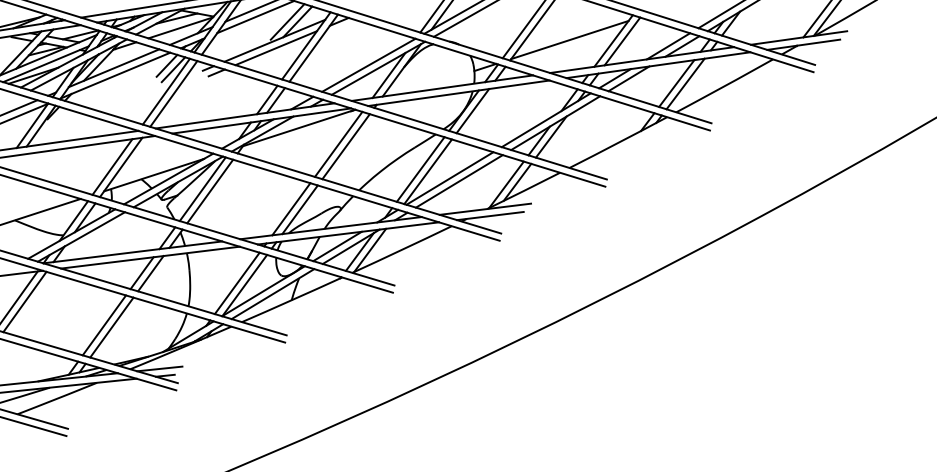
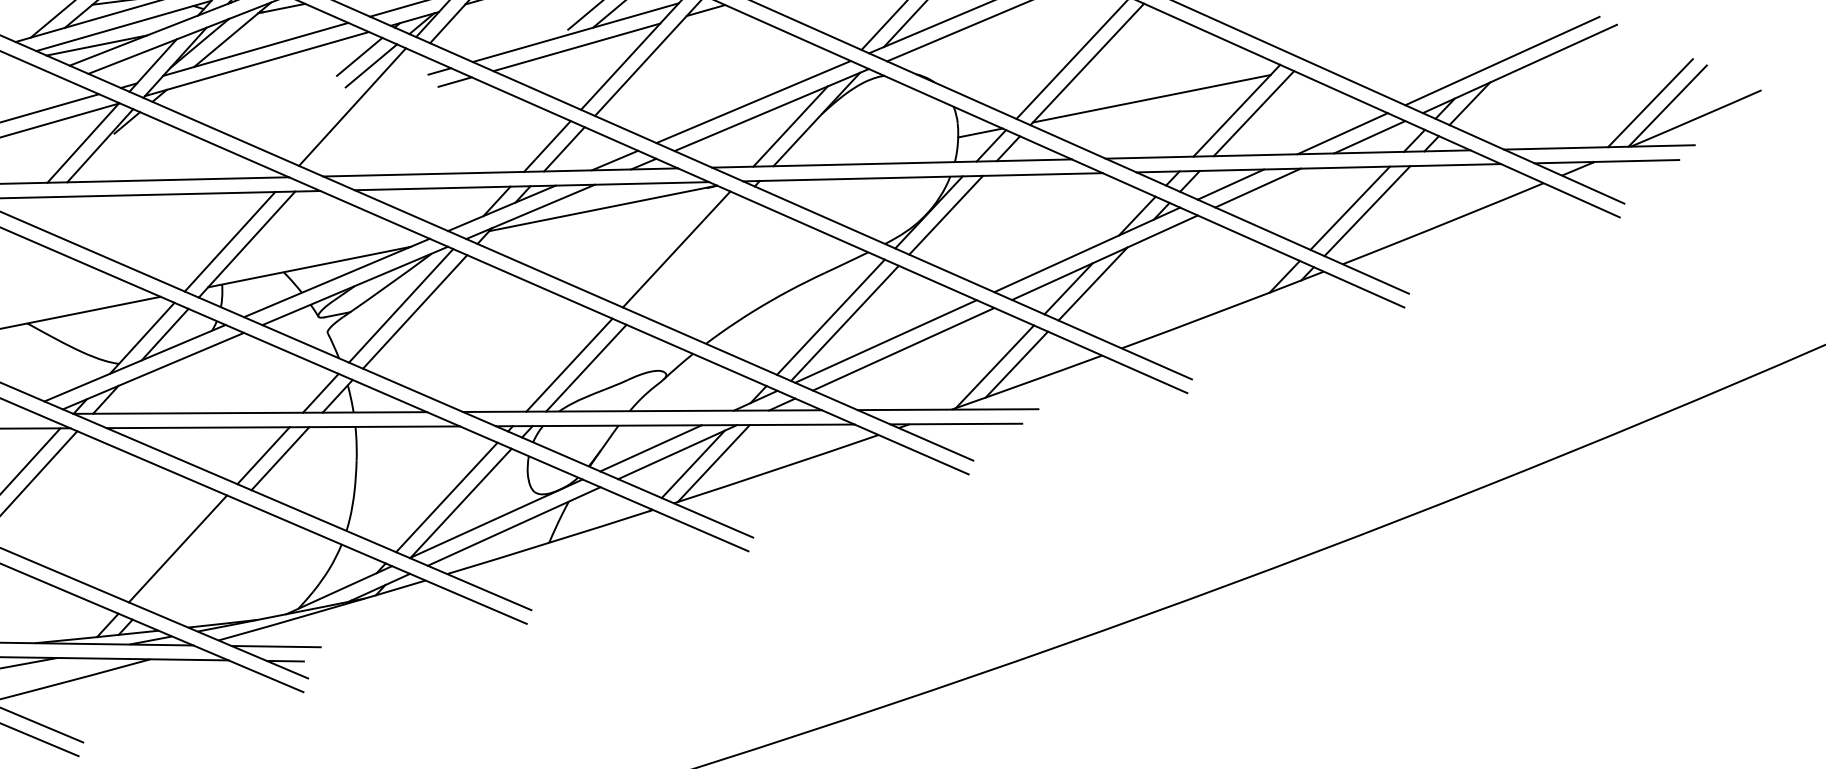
line: (173, 93) -> (365, 112), removed
line: (345, 146) -> (689, 255), removed
line: (111, 327) -> (191, 554), removed

